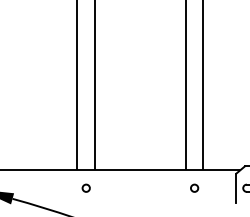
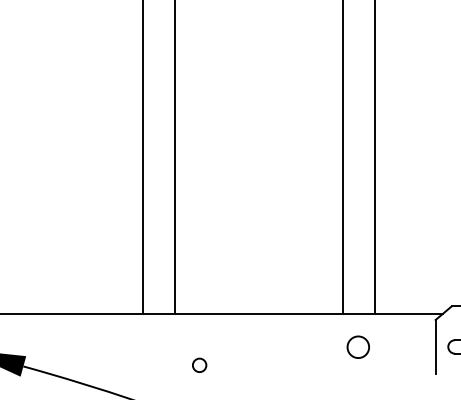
circle: (85, 187) -> (198, 363), moved
circle: (194, 187) -> (358, 345), size x1.6

